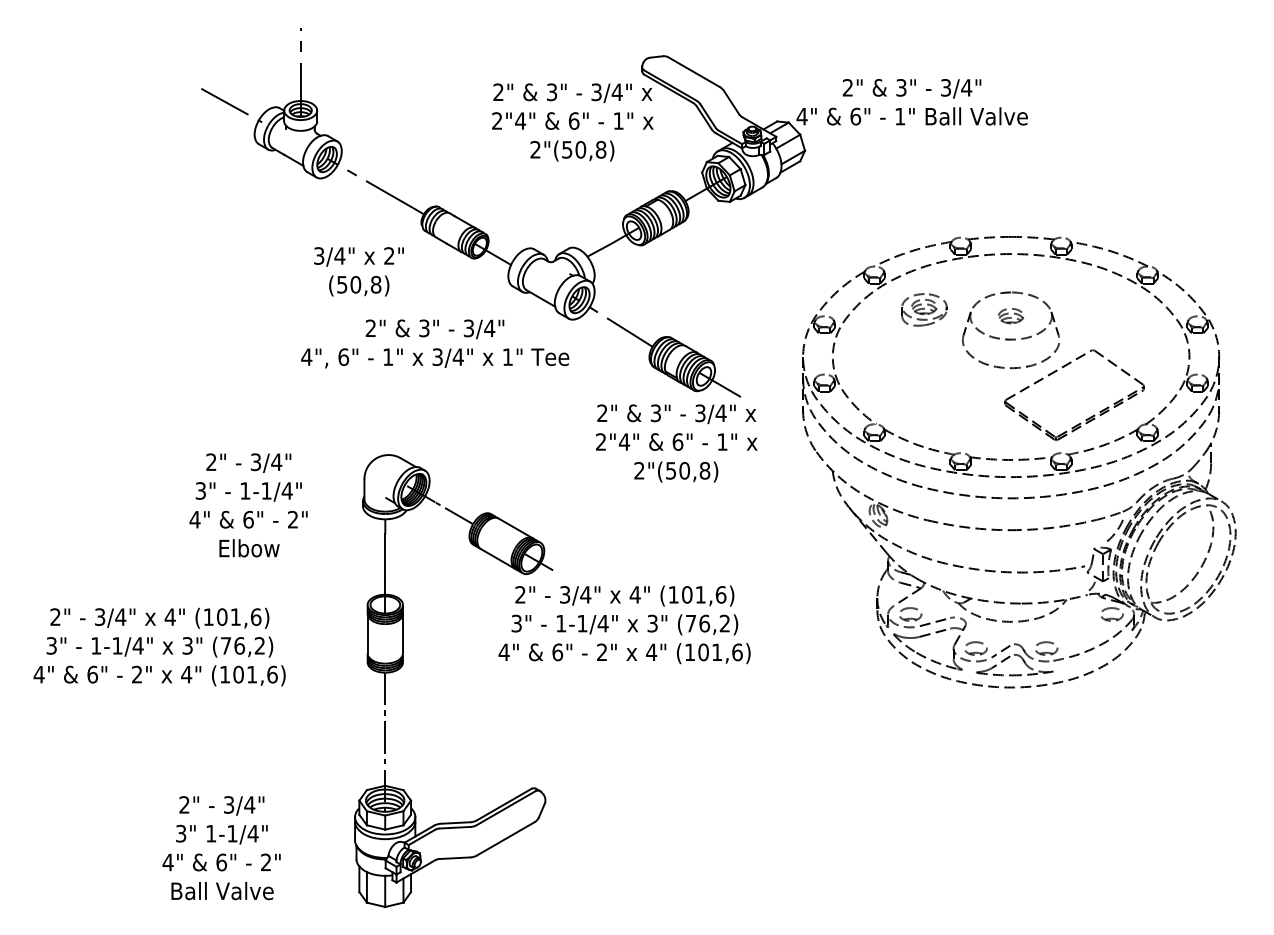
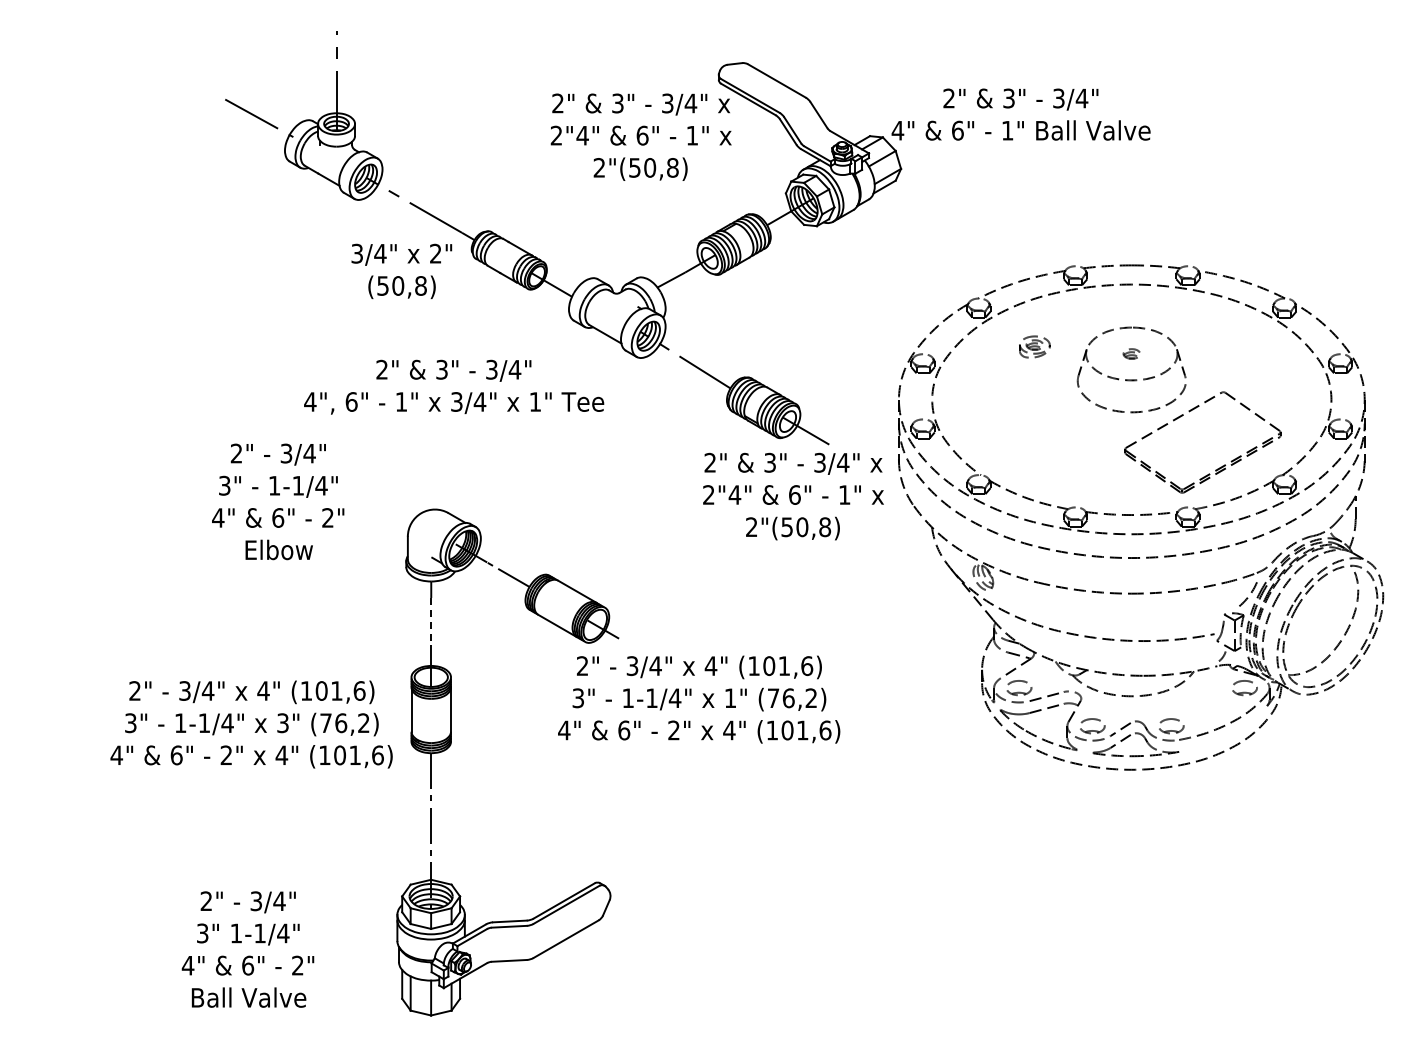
text: (358, 271) -> (401, 271), moved
part: (924, 309) -> (1034, 346), size x0.6
part: (1010, 315) -> (1131, 353), size x0.6
text: (435, 343) -> (454, 386), moved
text: (676, 443) -> (793, 496), moved
text: (248, 505) -> (278, 501), moved
line: (385, 556) -> (431, 623), solid -> dashed
text: (652, 623) -> (730, 698), 3" -> 1"
text: (159, 647) -> (251, 724), moved

